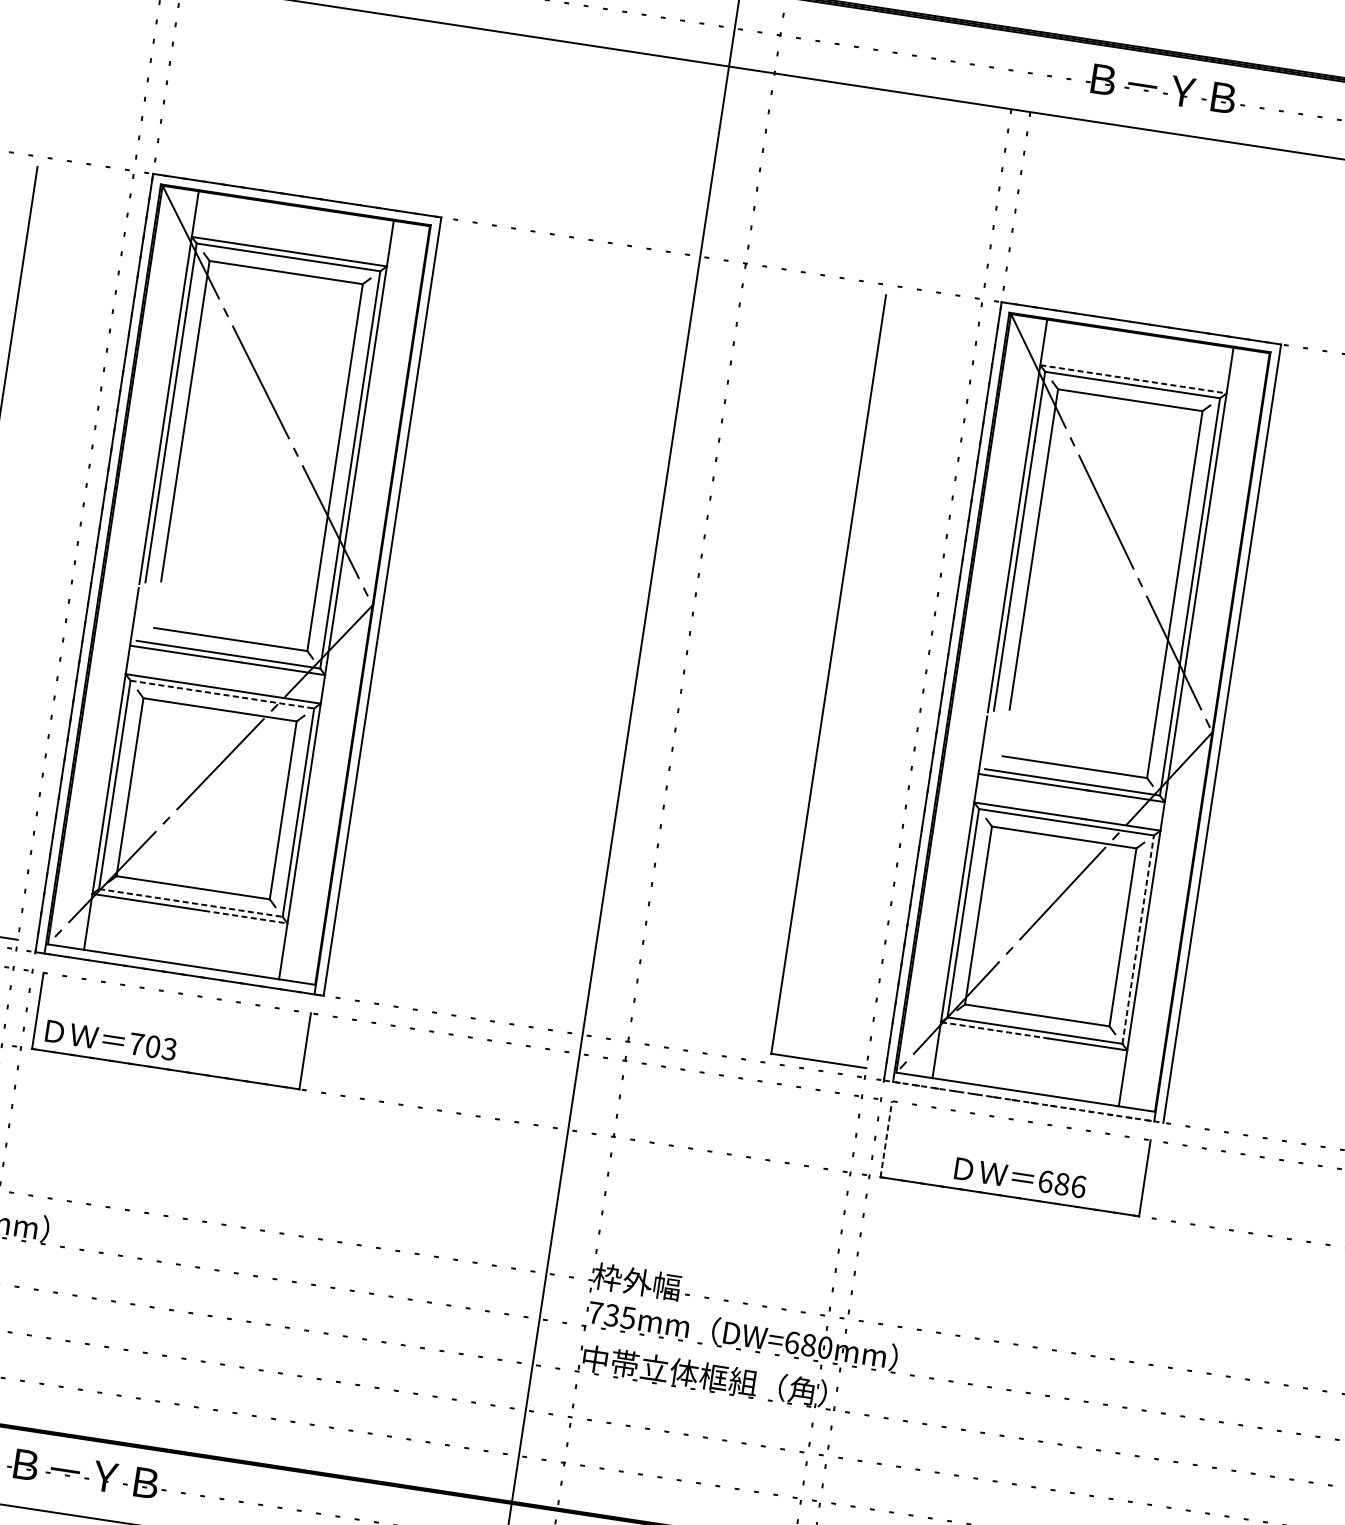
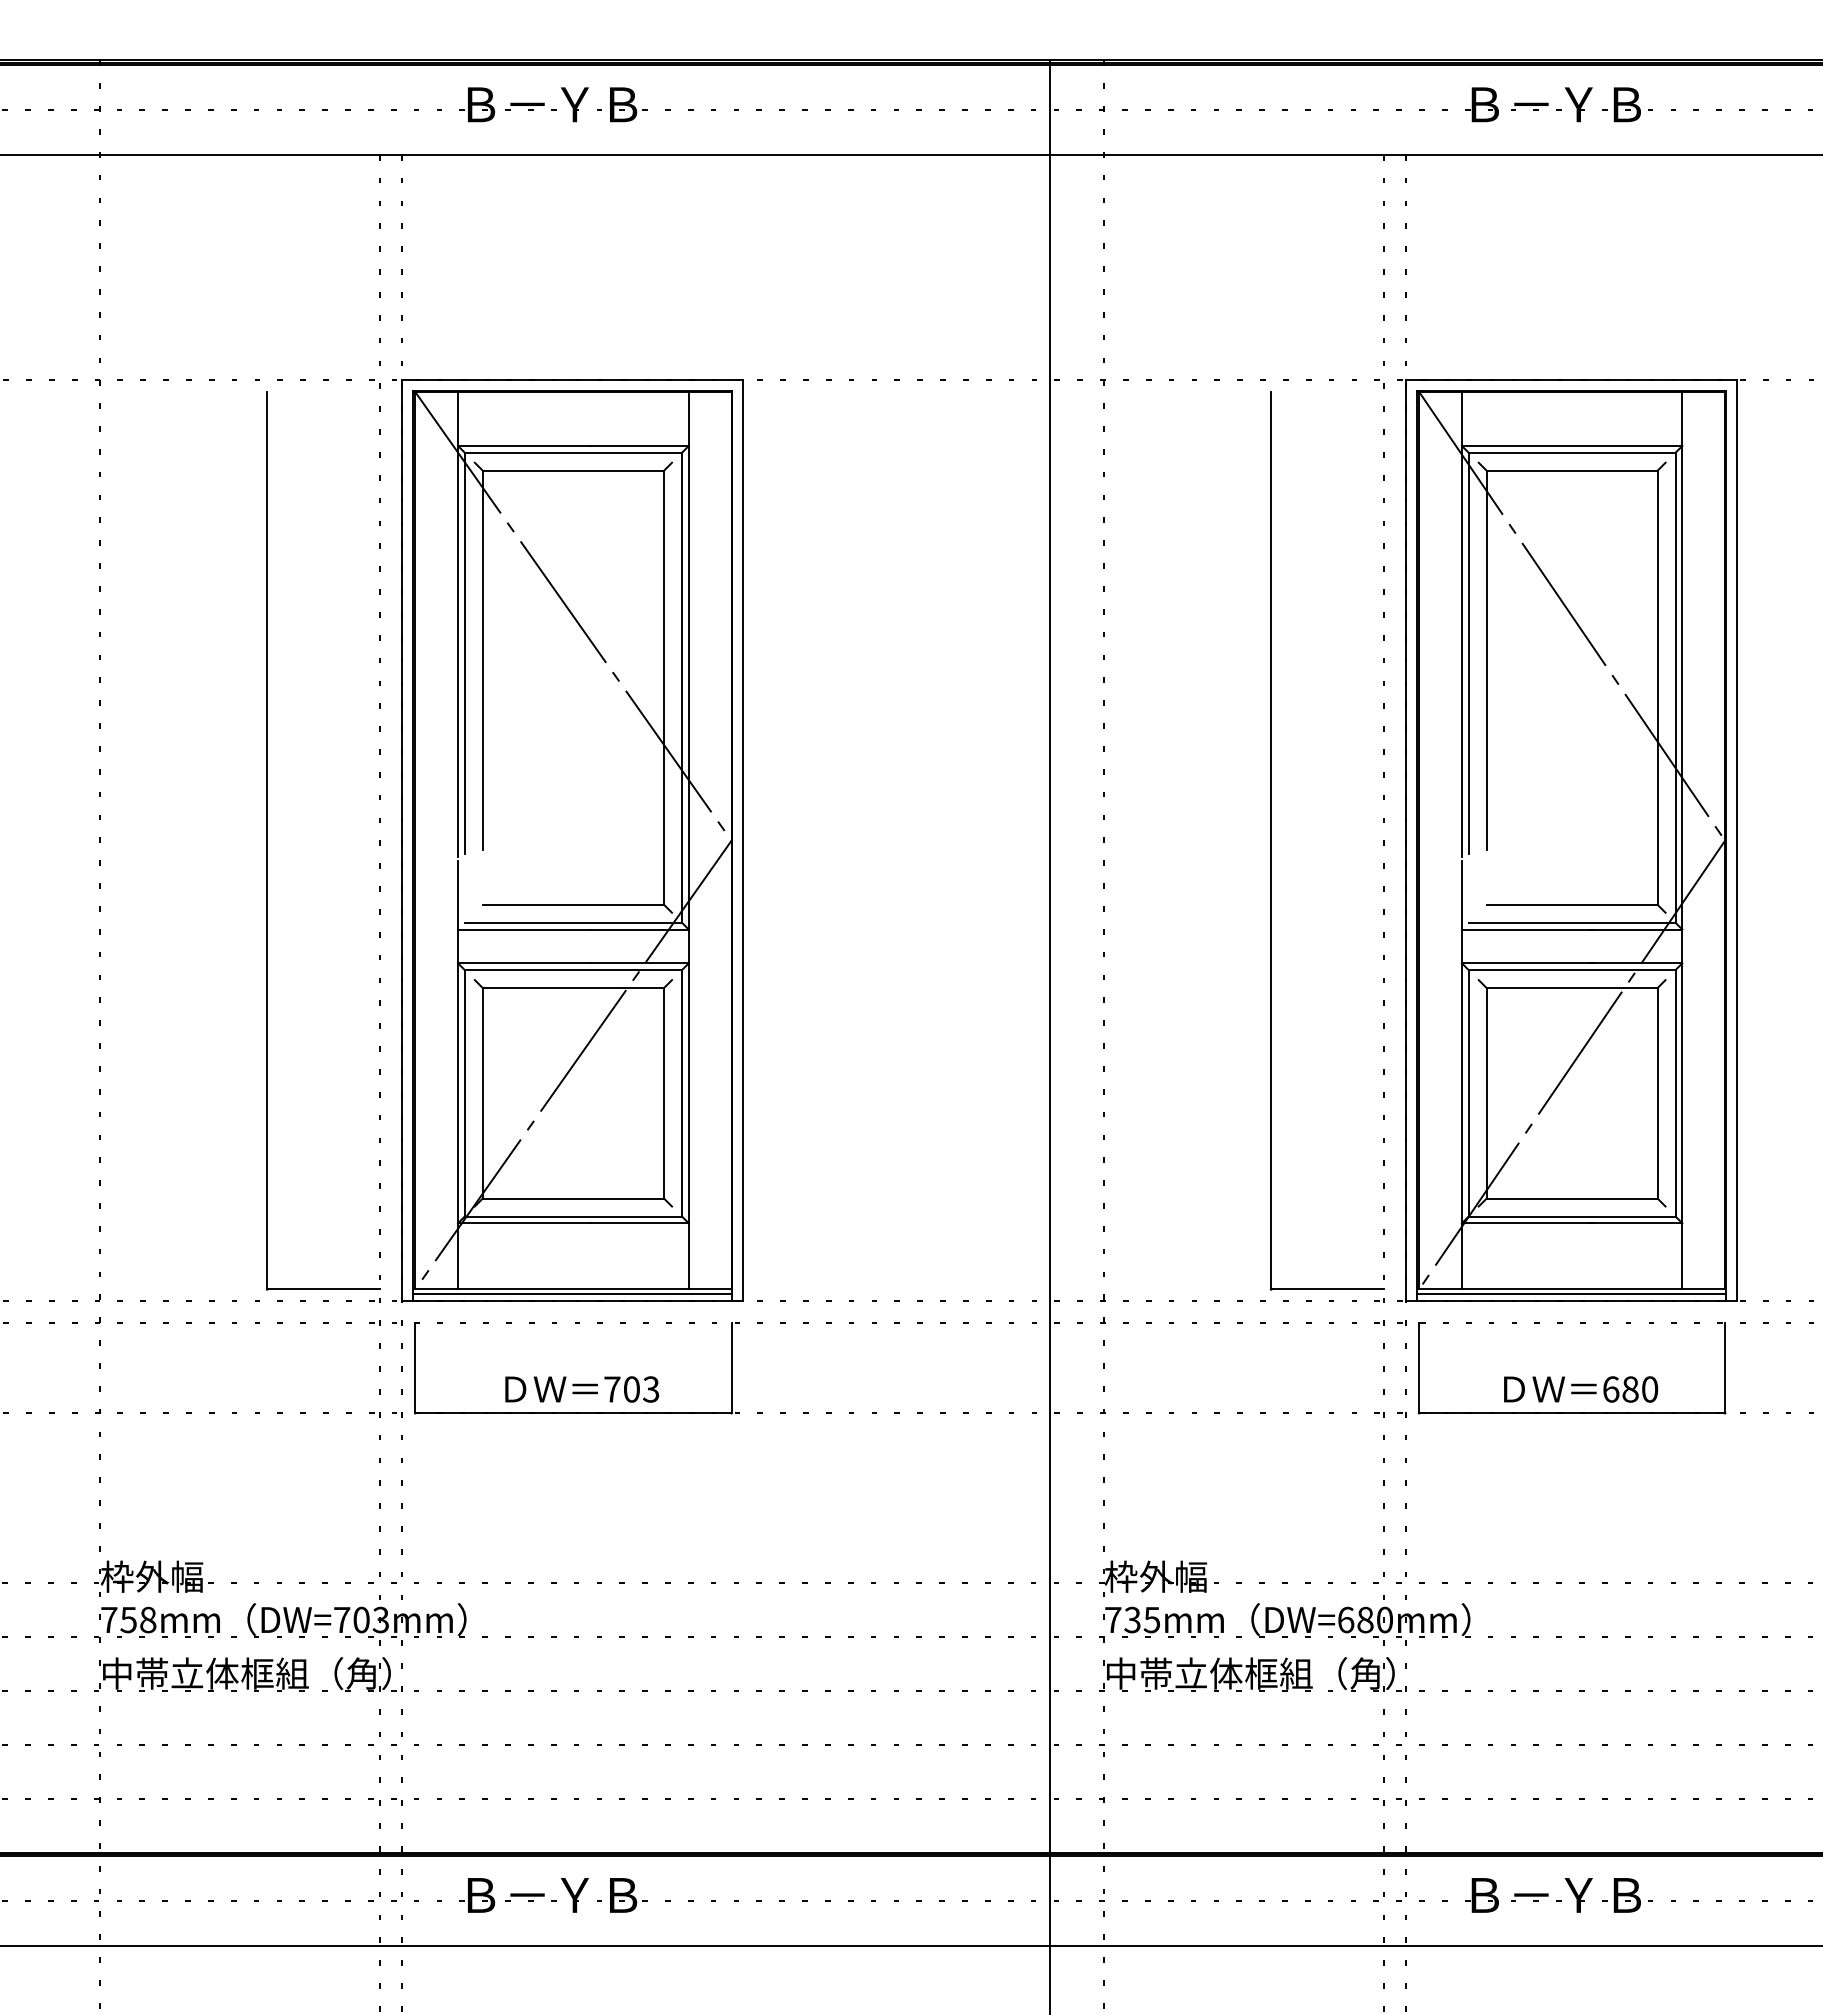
line: (1133, 378) -> (1572, 445), dashed -> solid
line: (222, 695) -> (573, 970), dashed -> solid
line: (190, 902) -> (573, 1216), dashed -> solid
line: (246, 917) -> (640, 1223), dashed -> solid
line: (1138, 938) -> (1675, 1092), dashed -> solid
line: (180, 967) -> (572, 1293), added
line: (997, 1030) -> (1528, 1223), dashed -> solid
text: (111, 1040) -> (582, 1389), moved
line: (1023, 1095) -> (1570, 1293), added
line: (1023, 1101) -> (1571, 1300), dashed -> solid
line: (886, 1139) -> (1419, 1368), dashed -> solid
text: (1079, 1186) -> (1650, 1389), 686 -> 680

